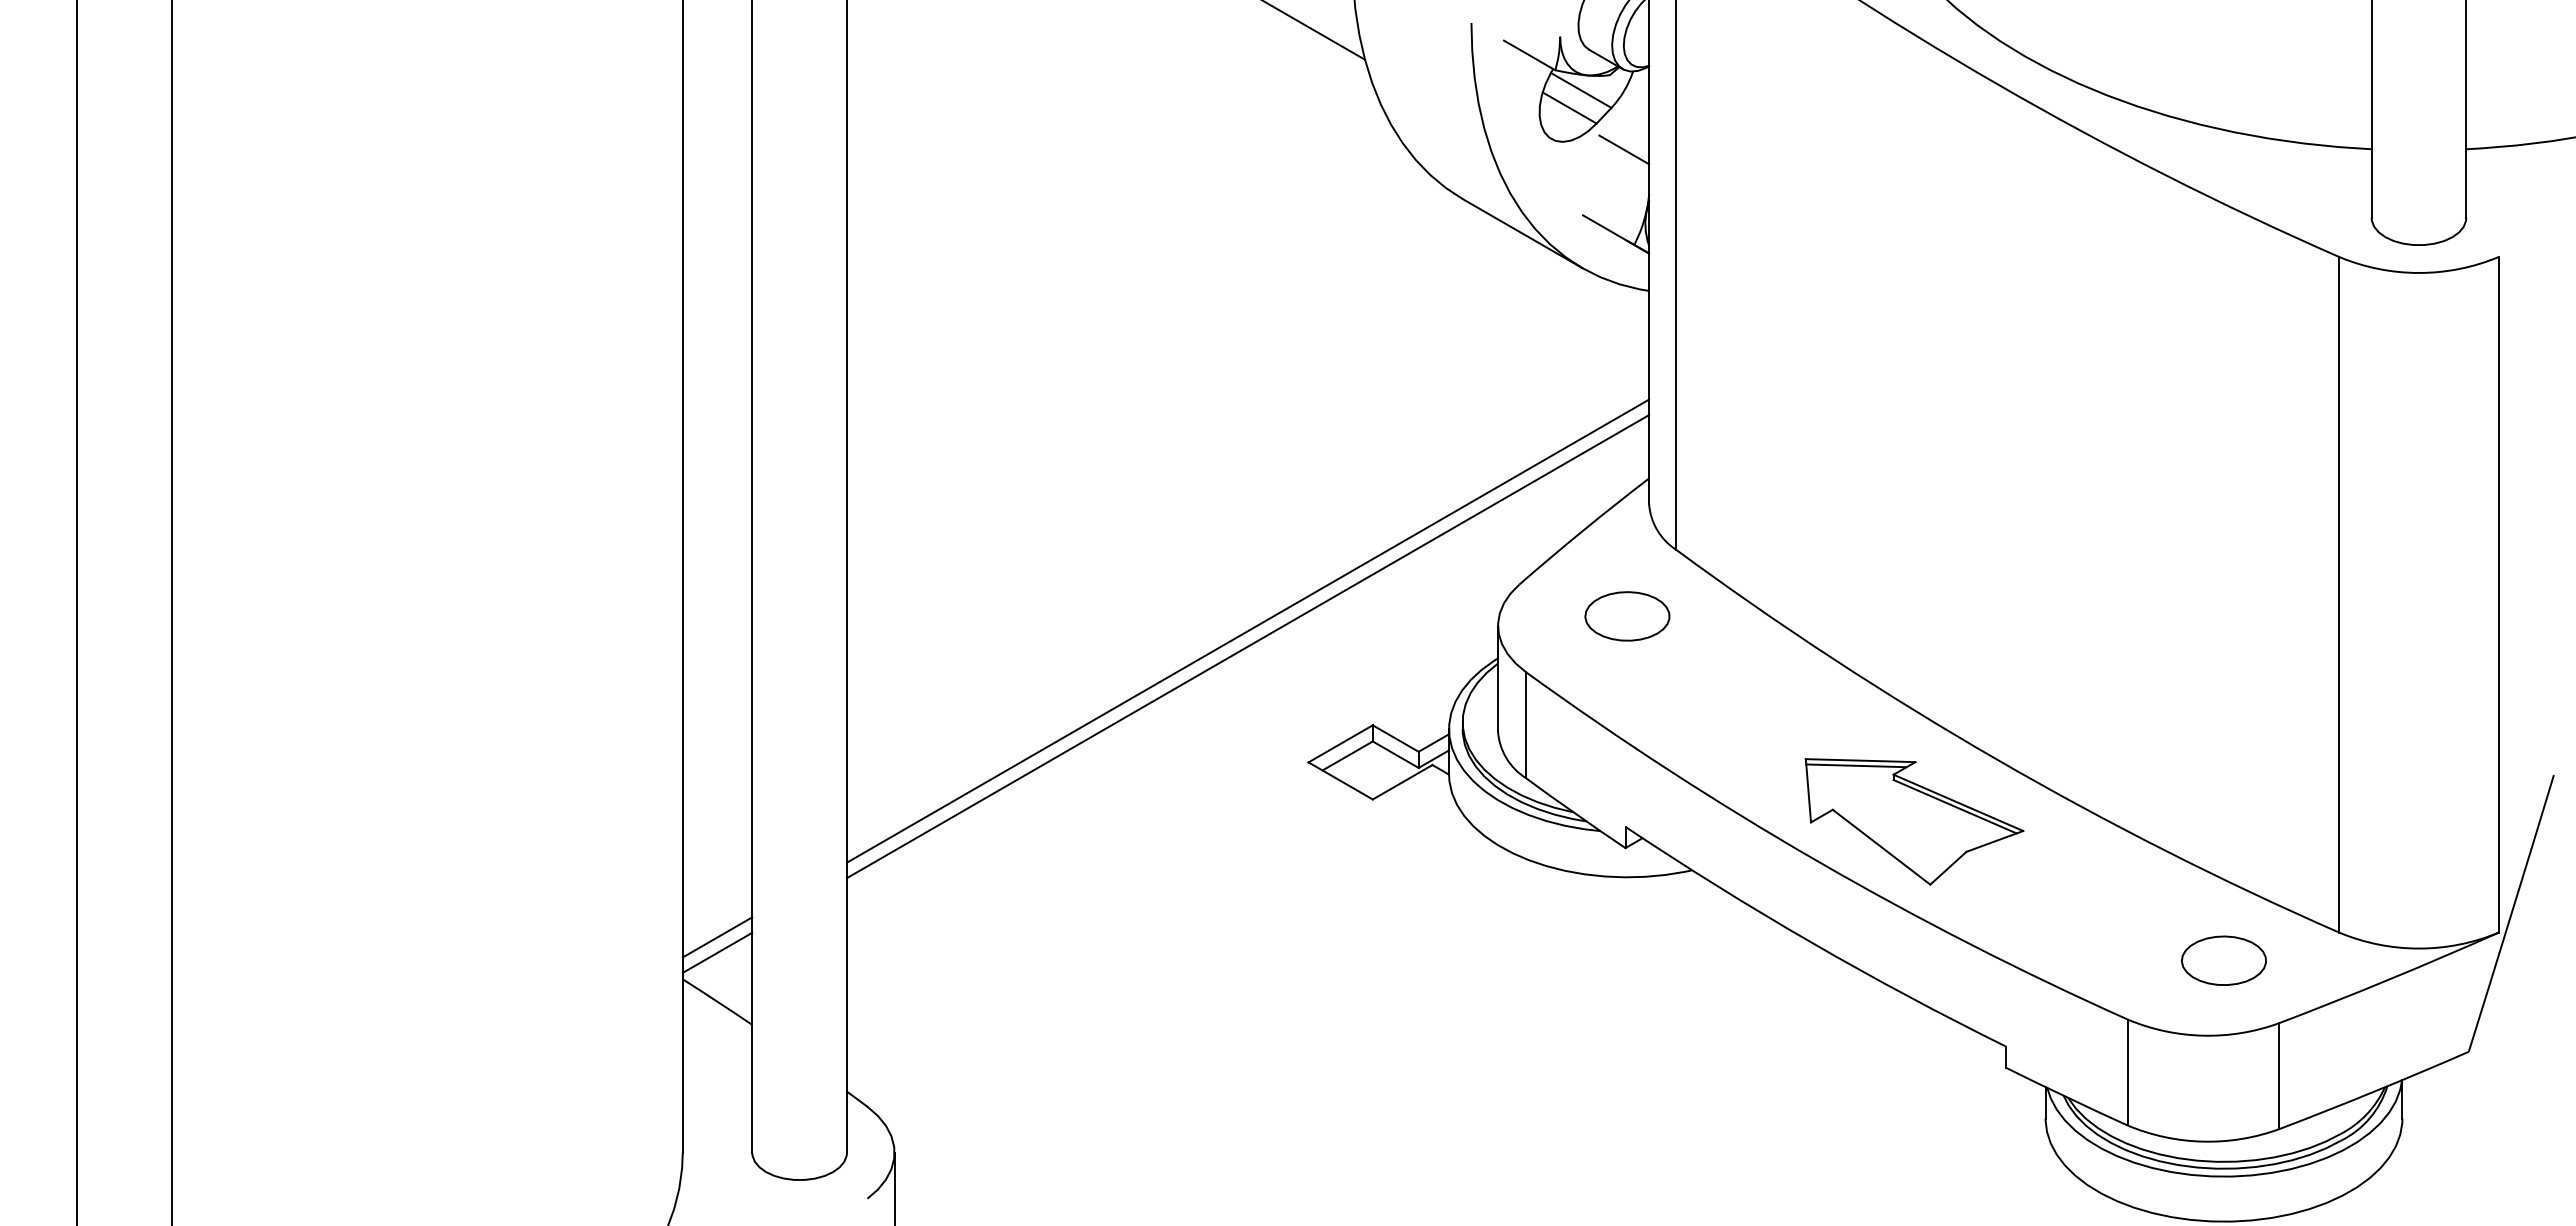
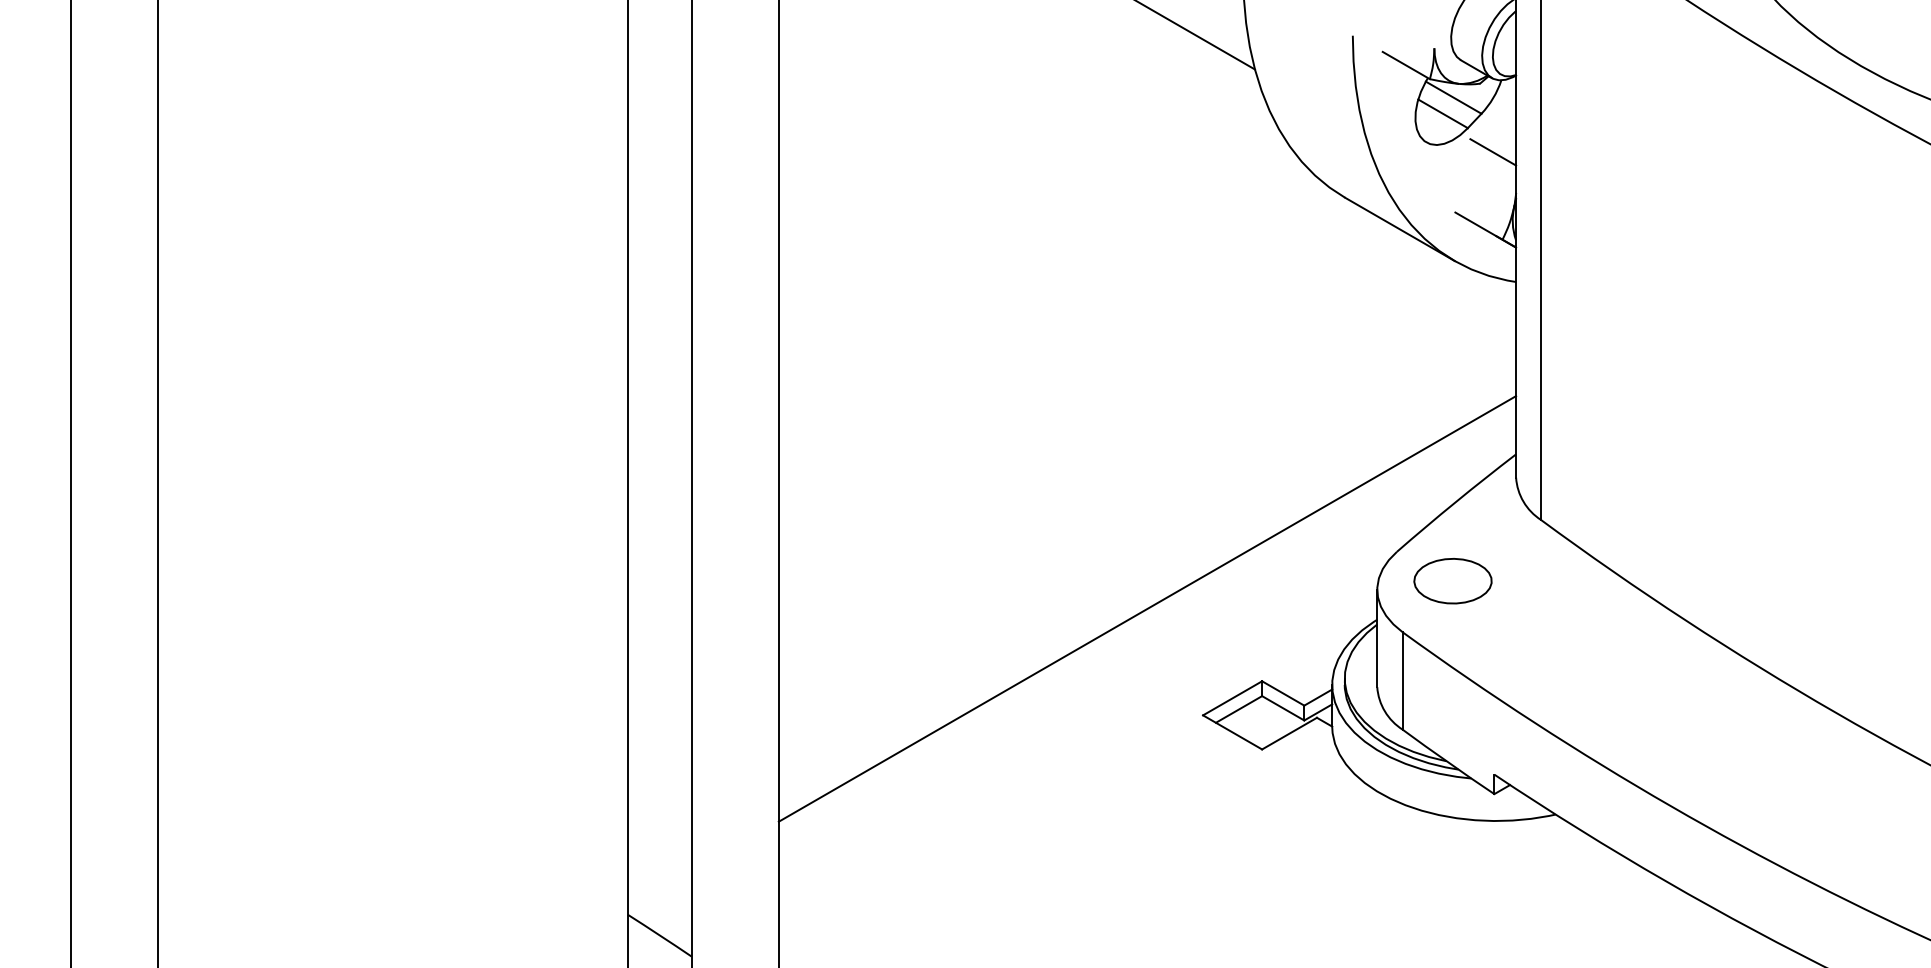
part: (1627, 616) -> (1453, 581), moved
line: (1247, 630) -> (1146, 594), removed
part: (1914, 821) -> (1760, 769), removed
line: (717, 937) -> (659, 876), removed
line: (717, 952) -> (659, 890), removed

